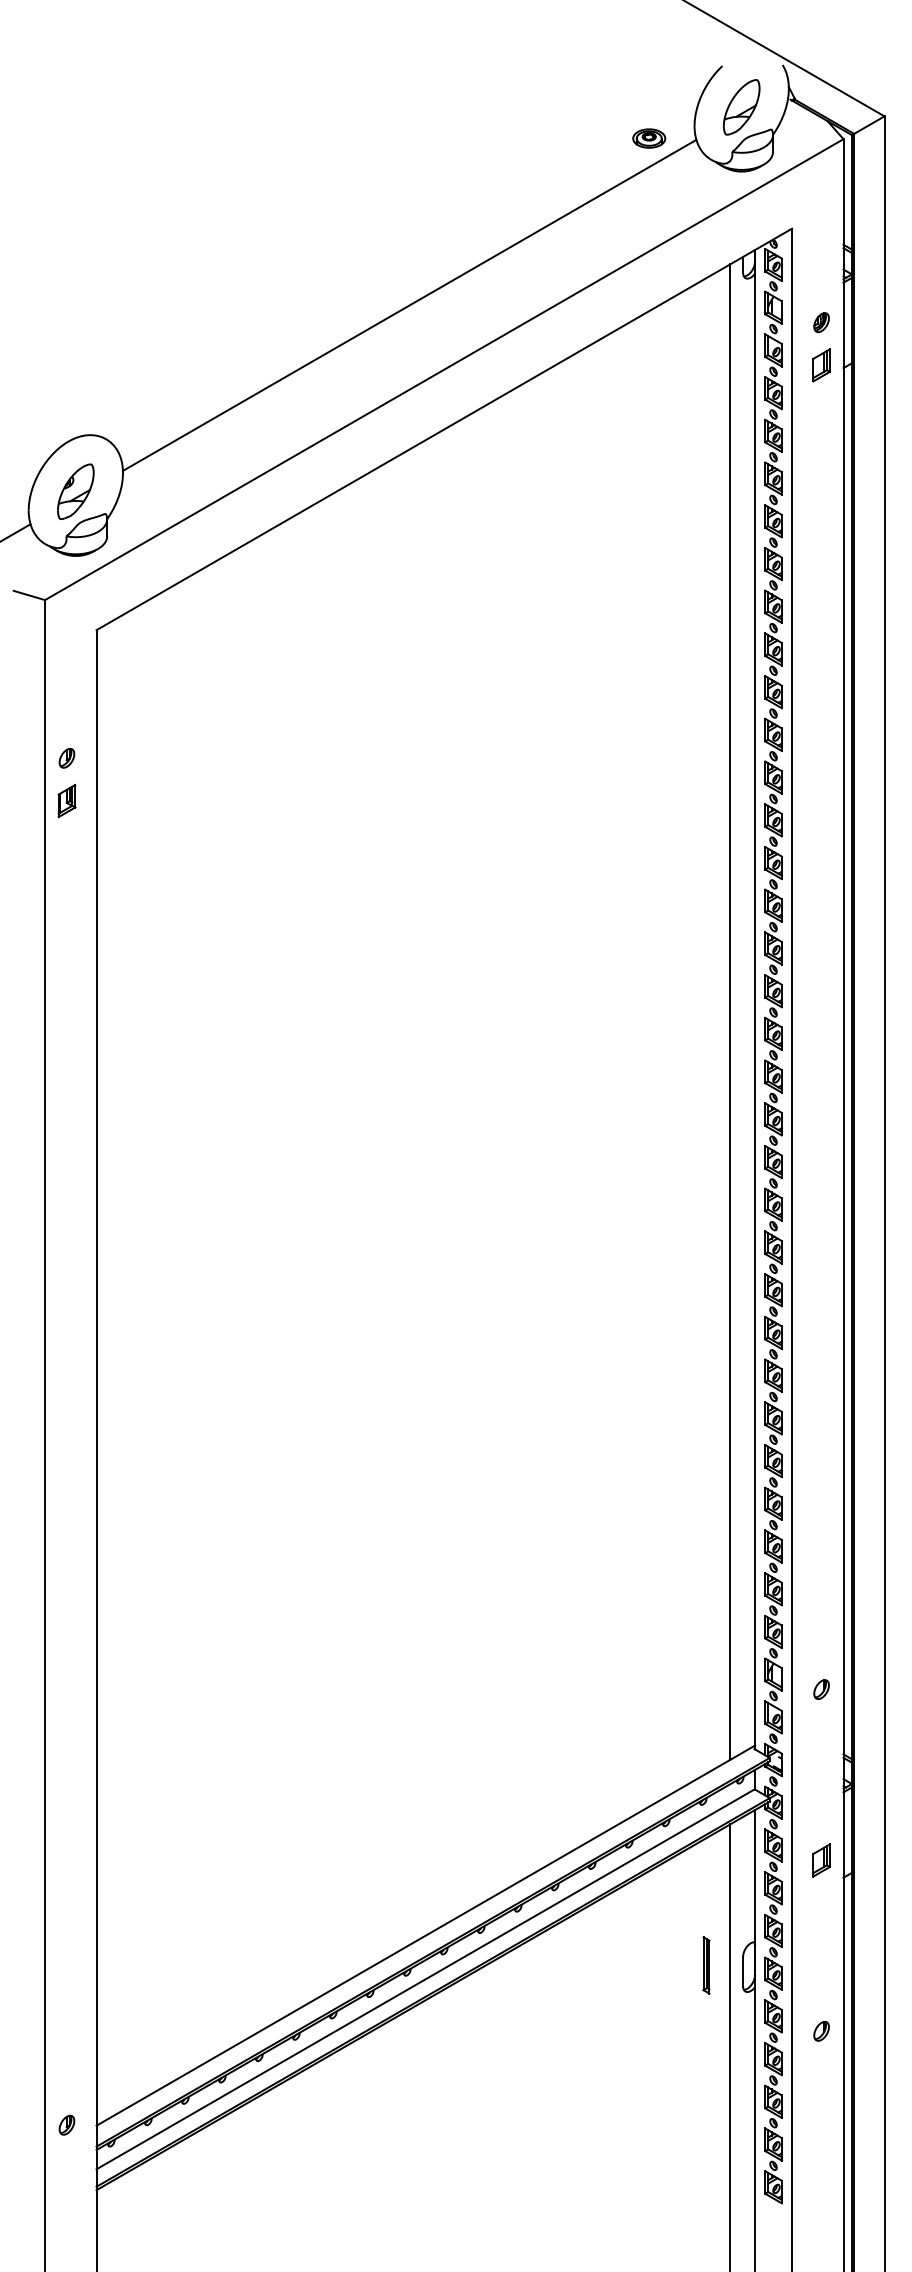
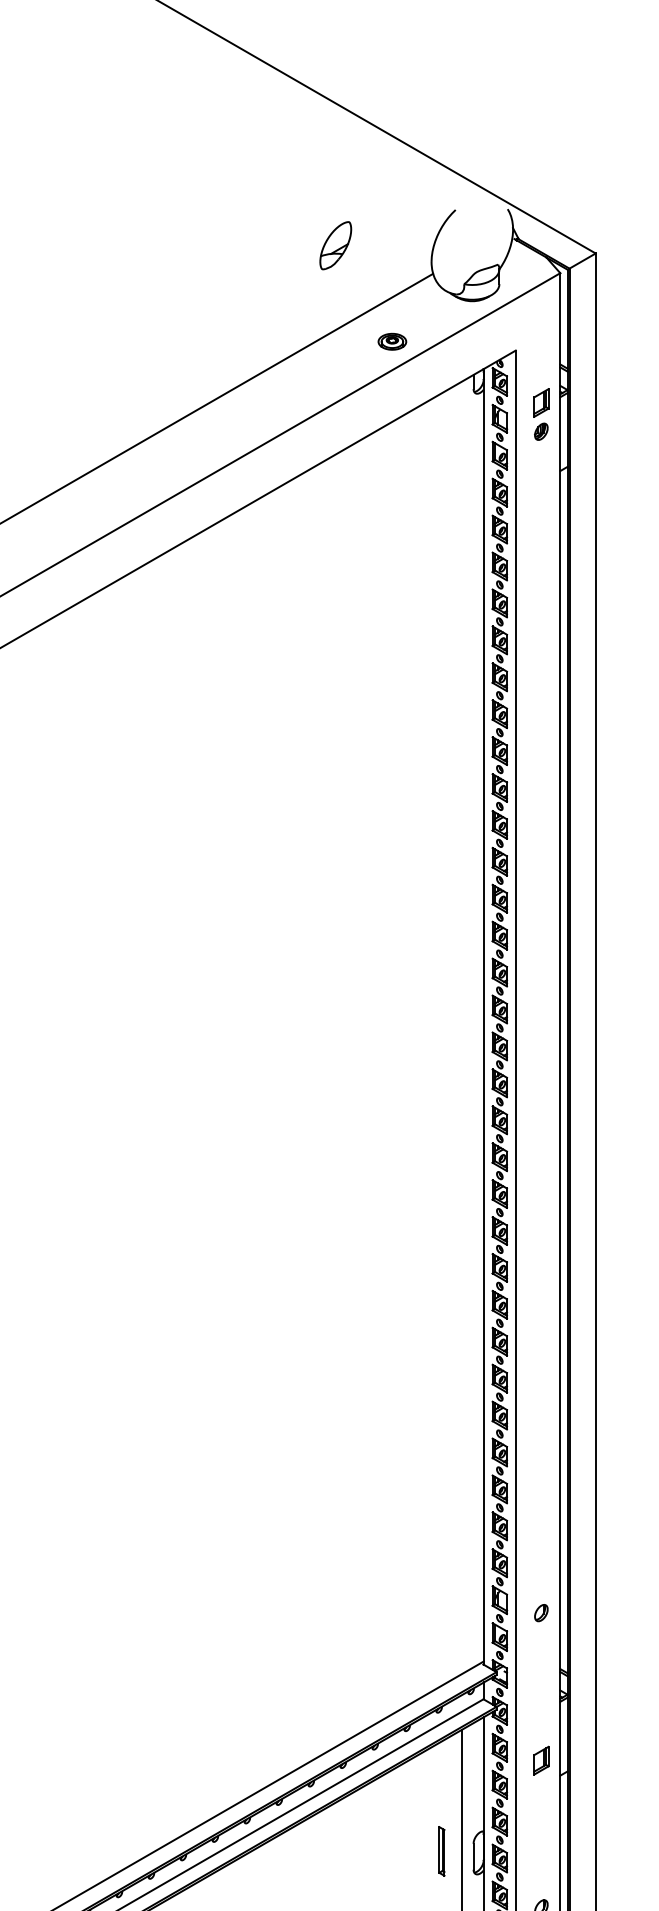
part: (741, 107) -> (335, 245), moved
part: (649, 138) -> (392, 341), moved
part: (821, 365) -> (541, 403), moved
line: (730, 1011) -> (462, 1027), removed

